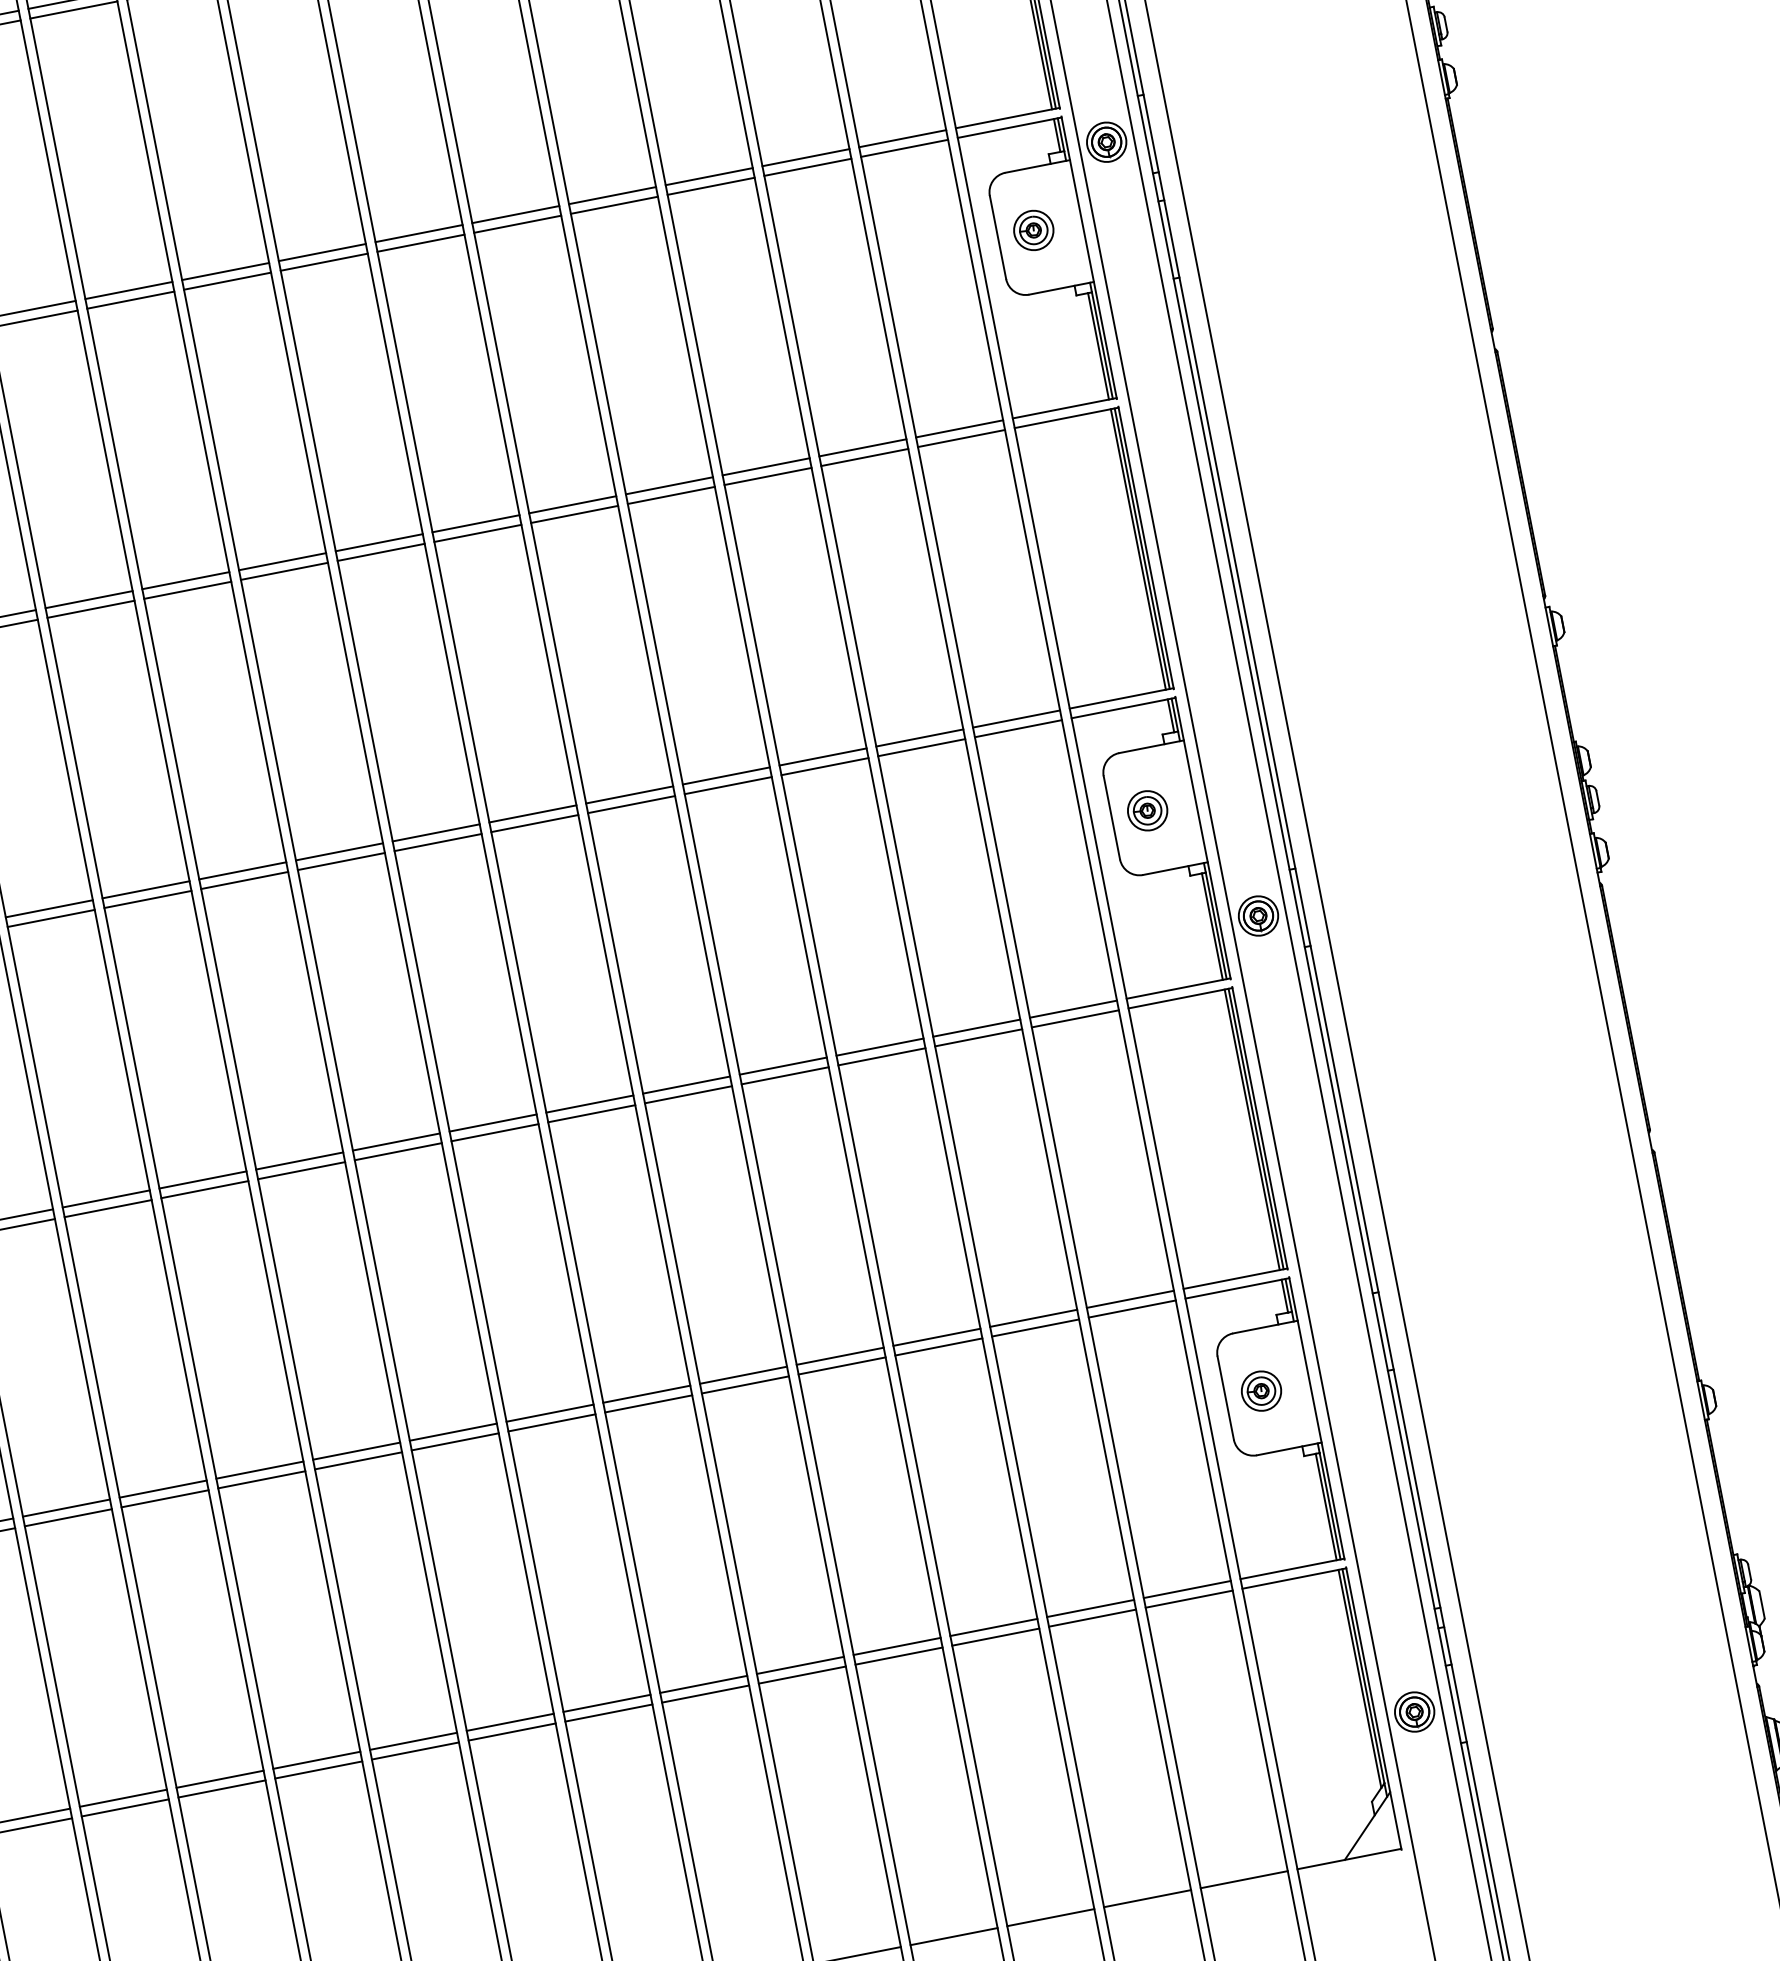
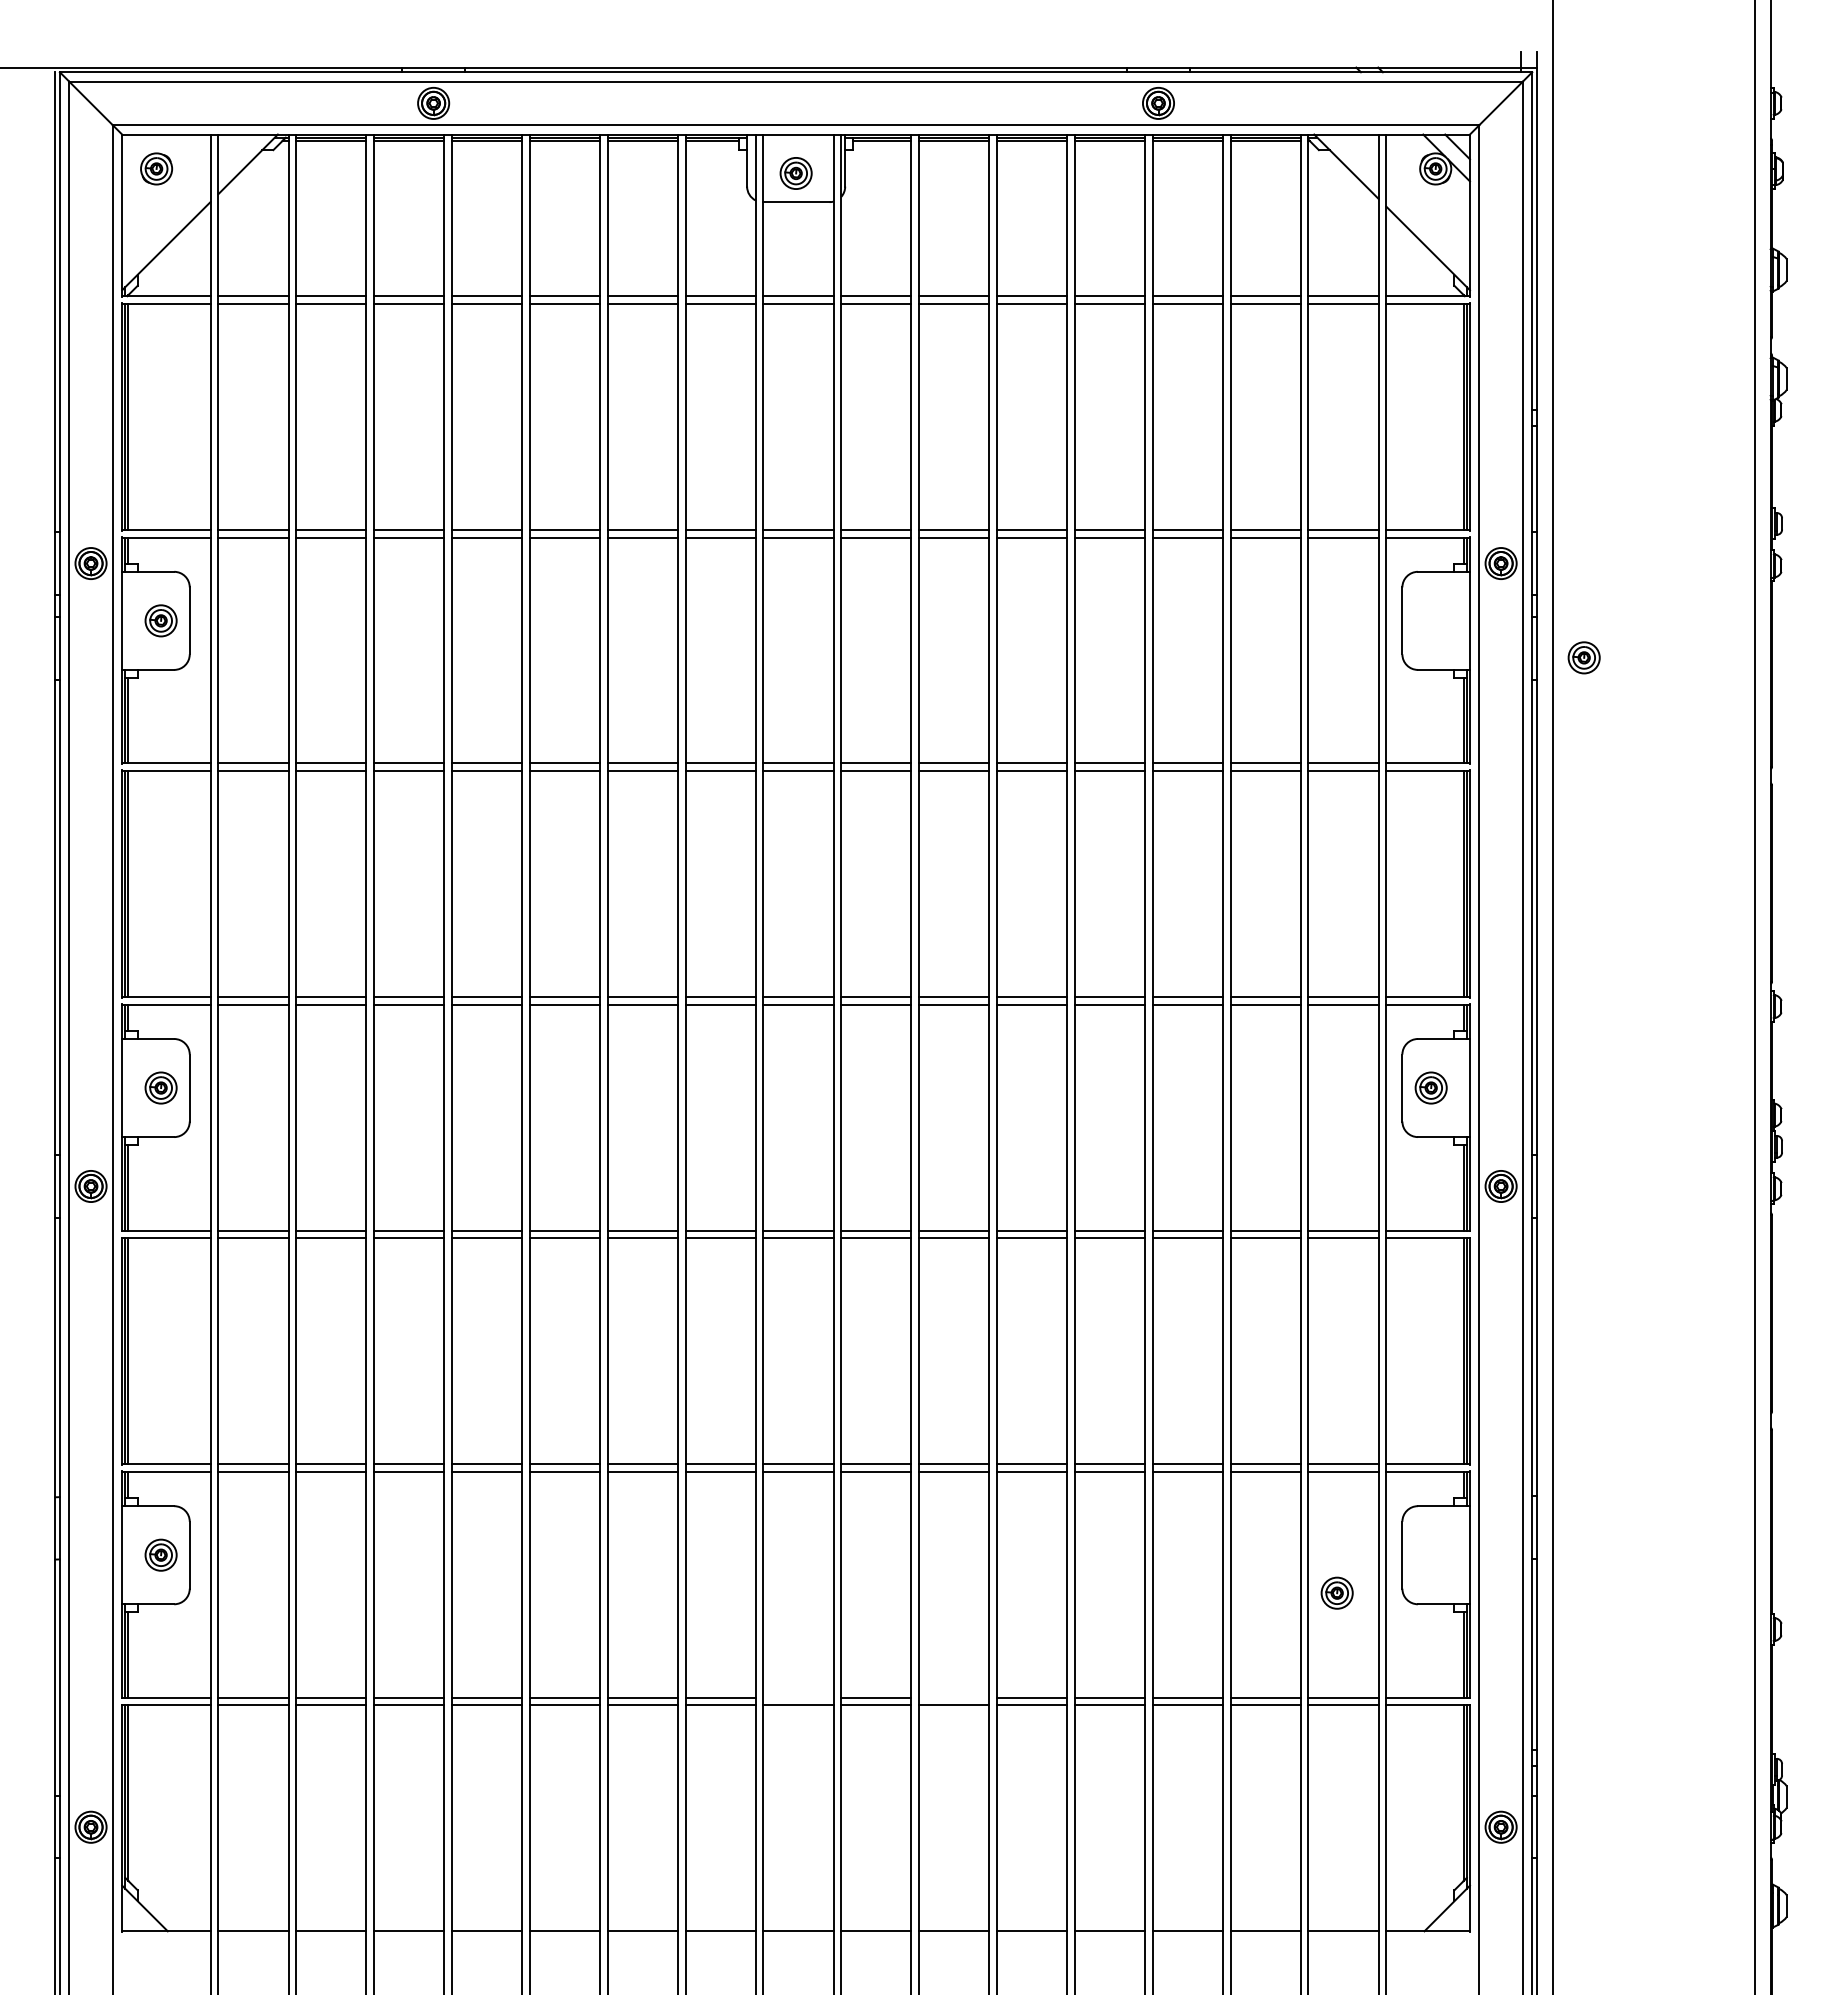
part: (1032, 230) -> (1583, 657), moved
part: (1260, 1390) -> (1336, 1592), moved
line: (704, 1684) -> (954, 1697), removed
line: (510, 1722) -> (798, 1697), removed

